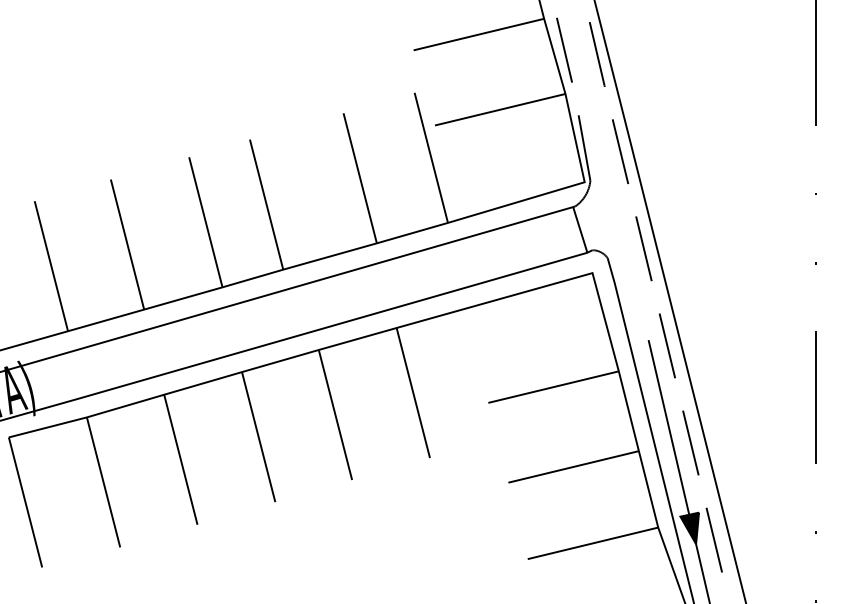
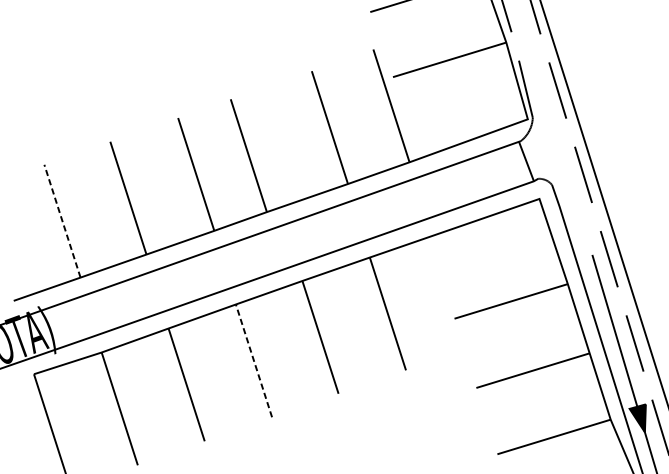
line: (51, 265) -> (62, 220), solid -> dashed
line: (258, 436) -> (253, 360), solid -> dashed

